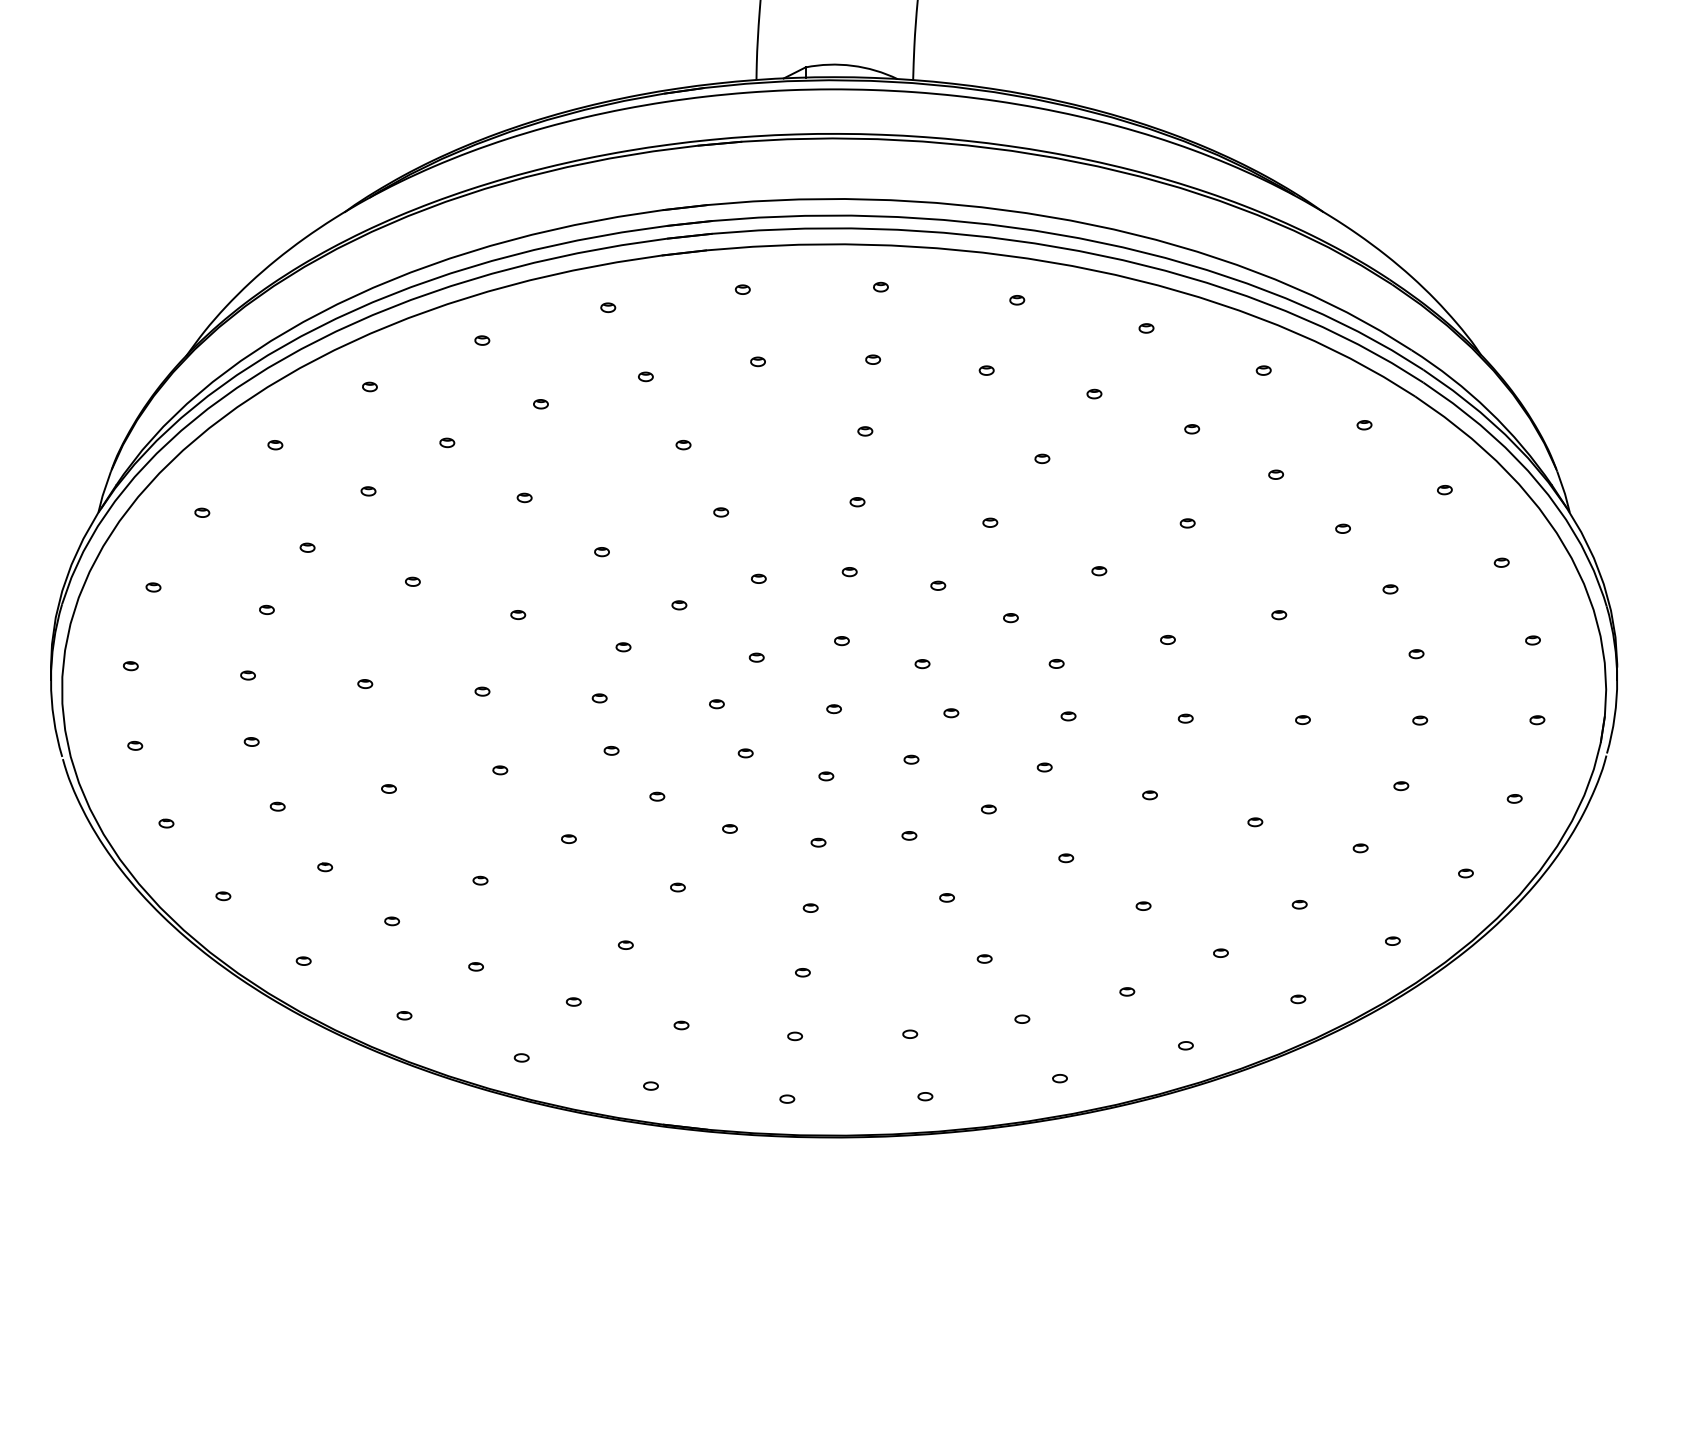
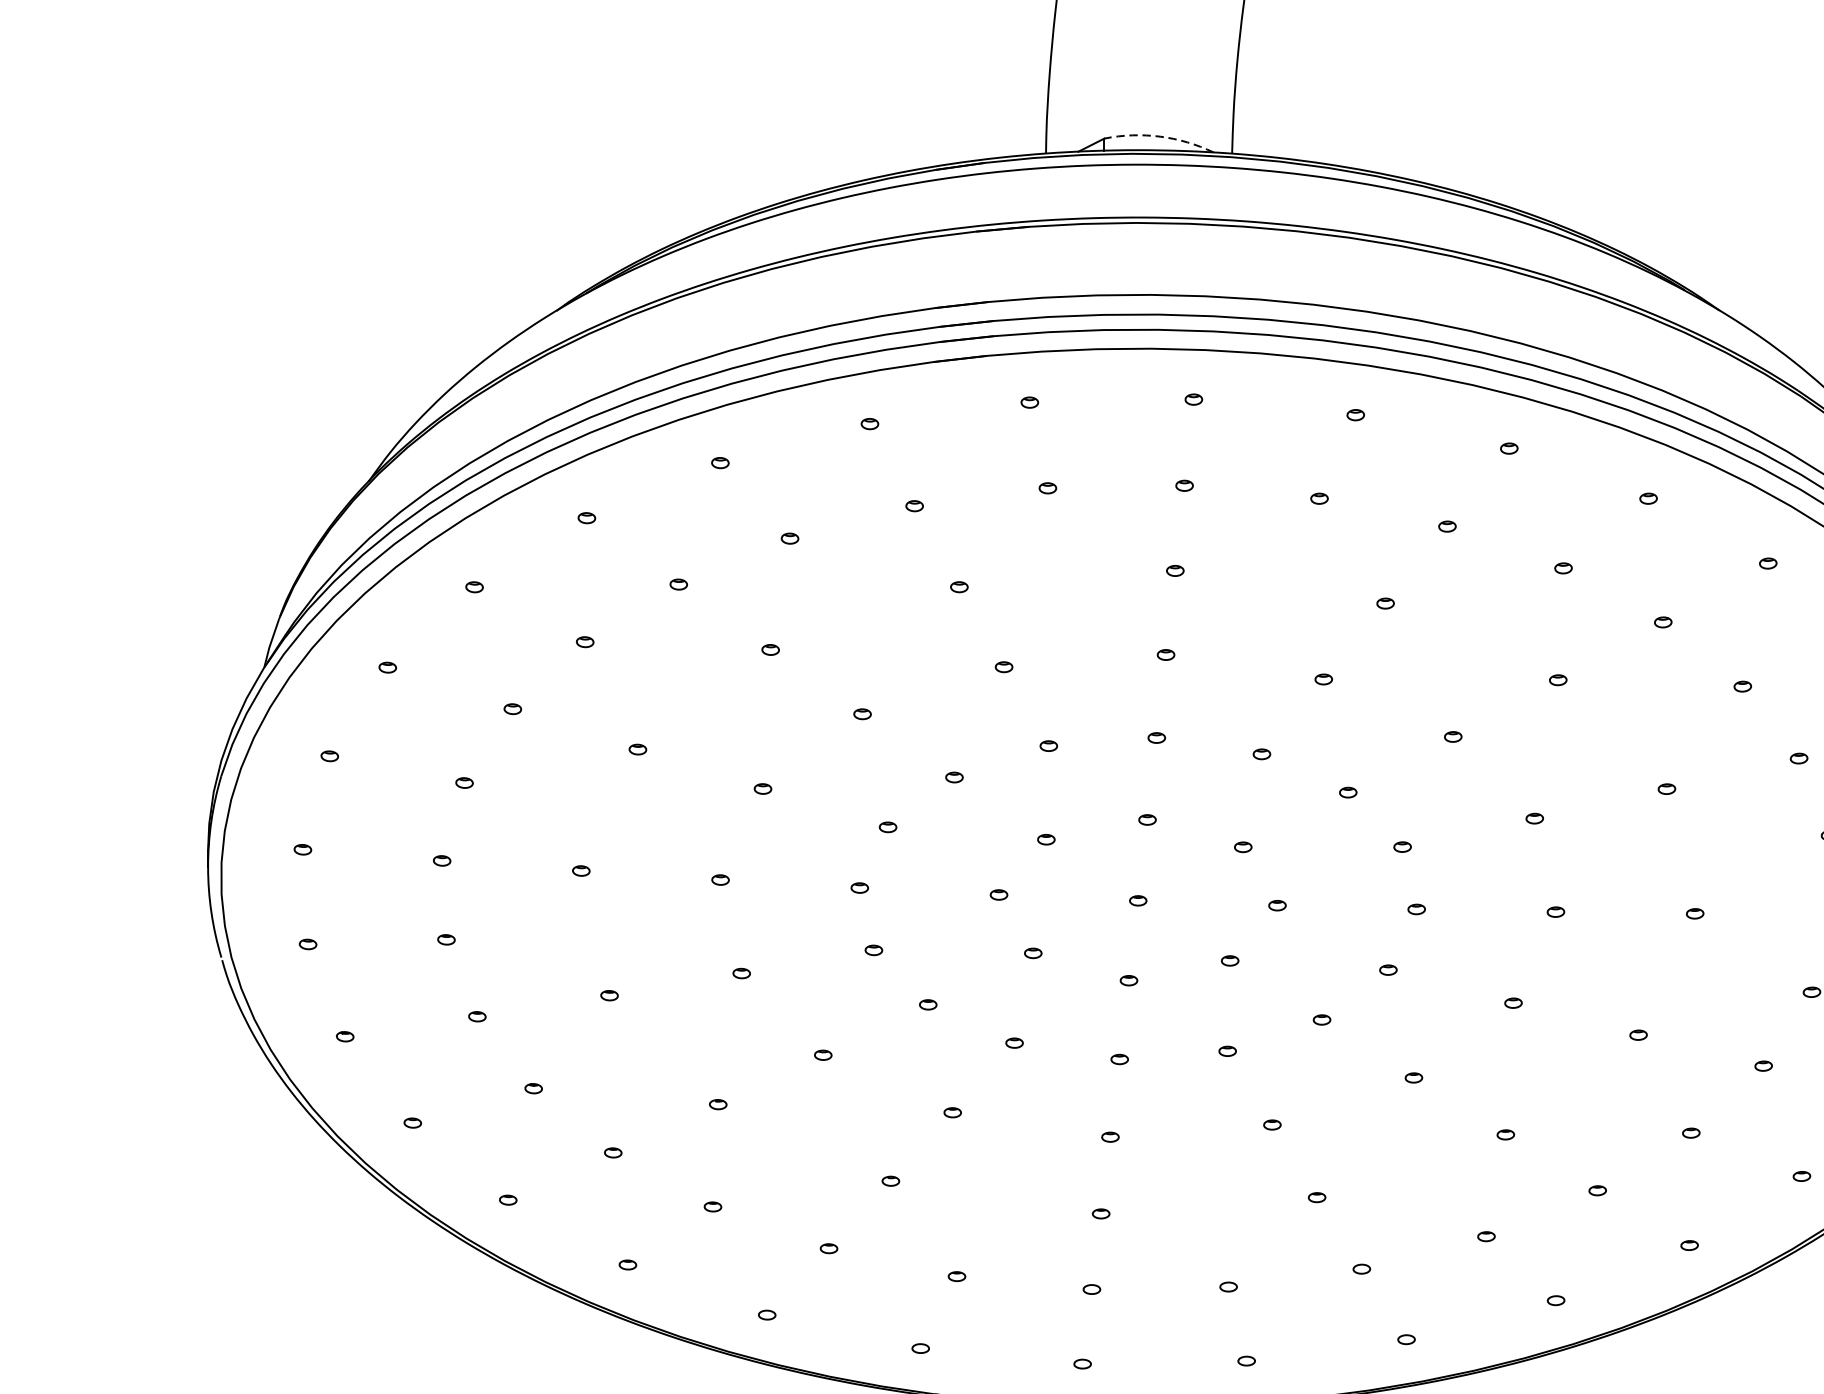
arc: (852, 65) -> (1160, 136), solid -> dashed

